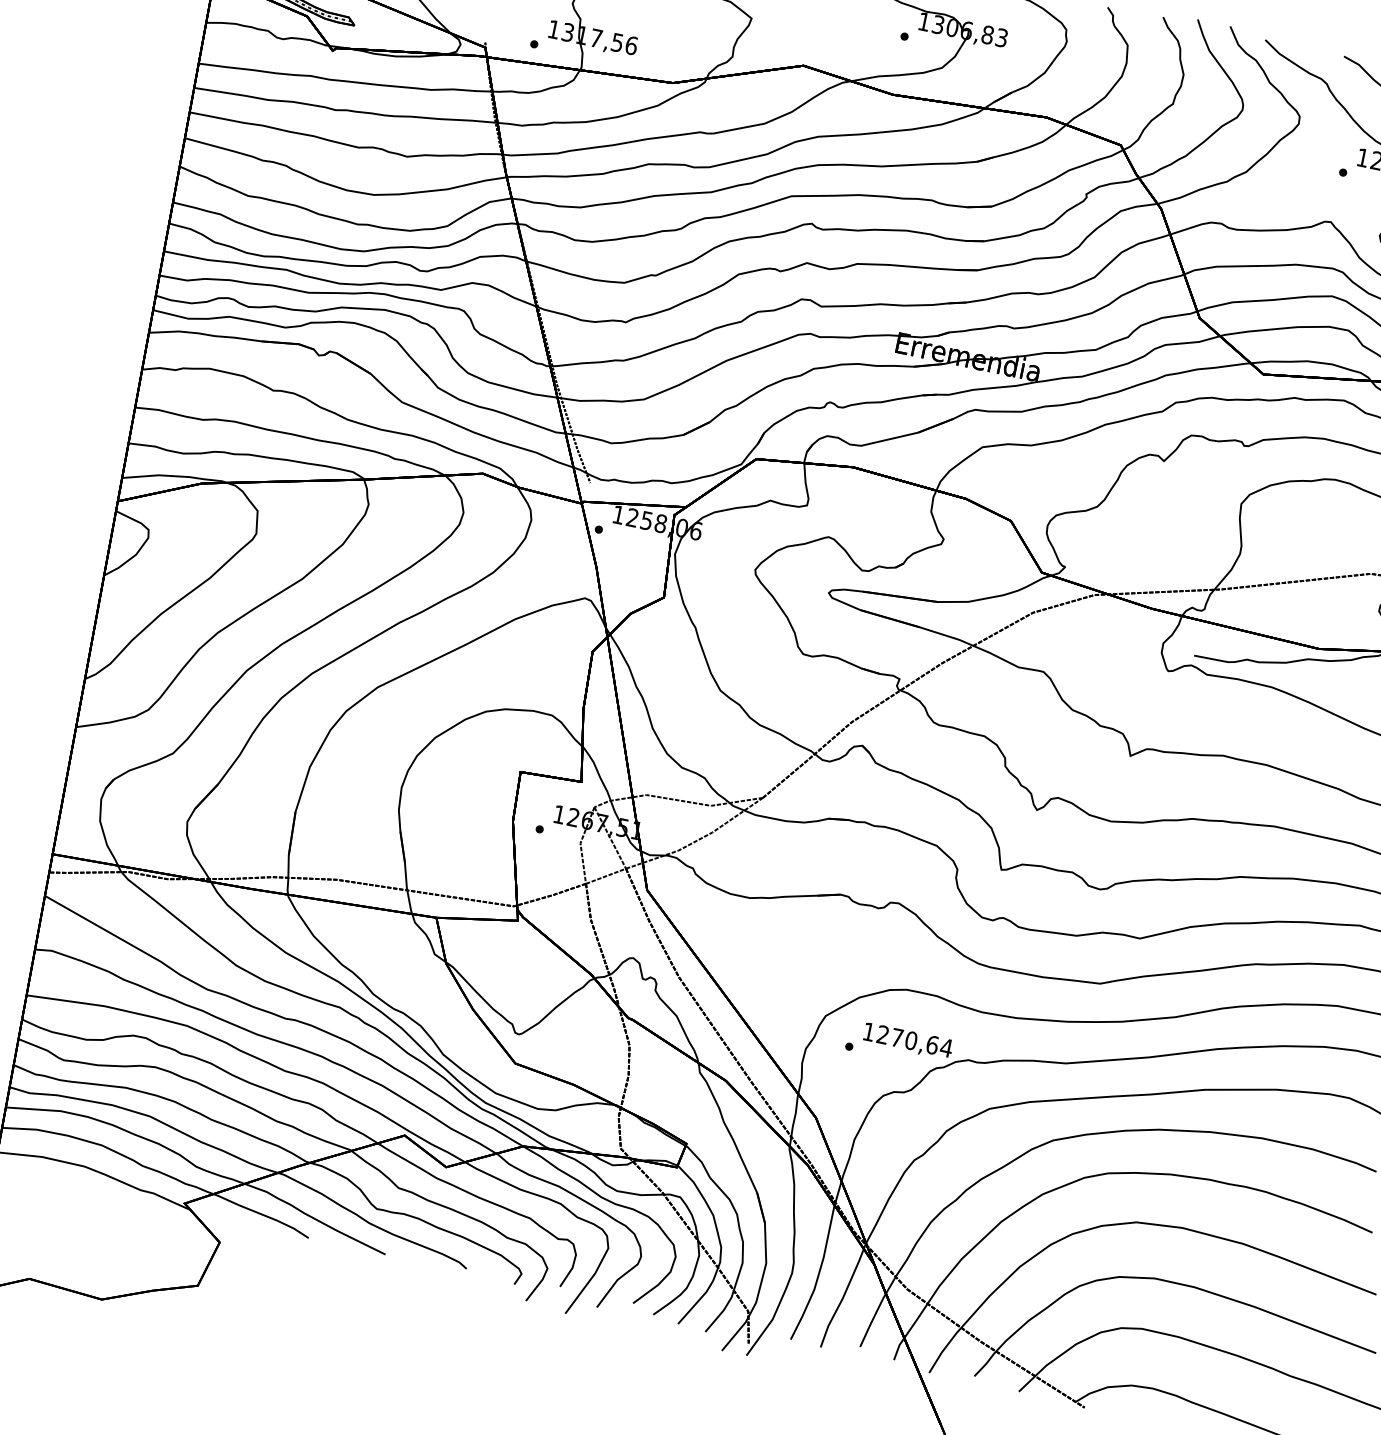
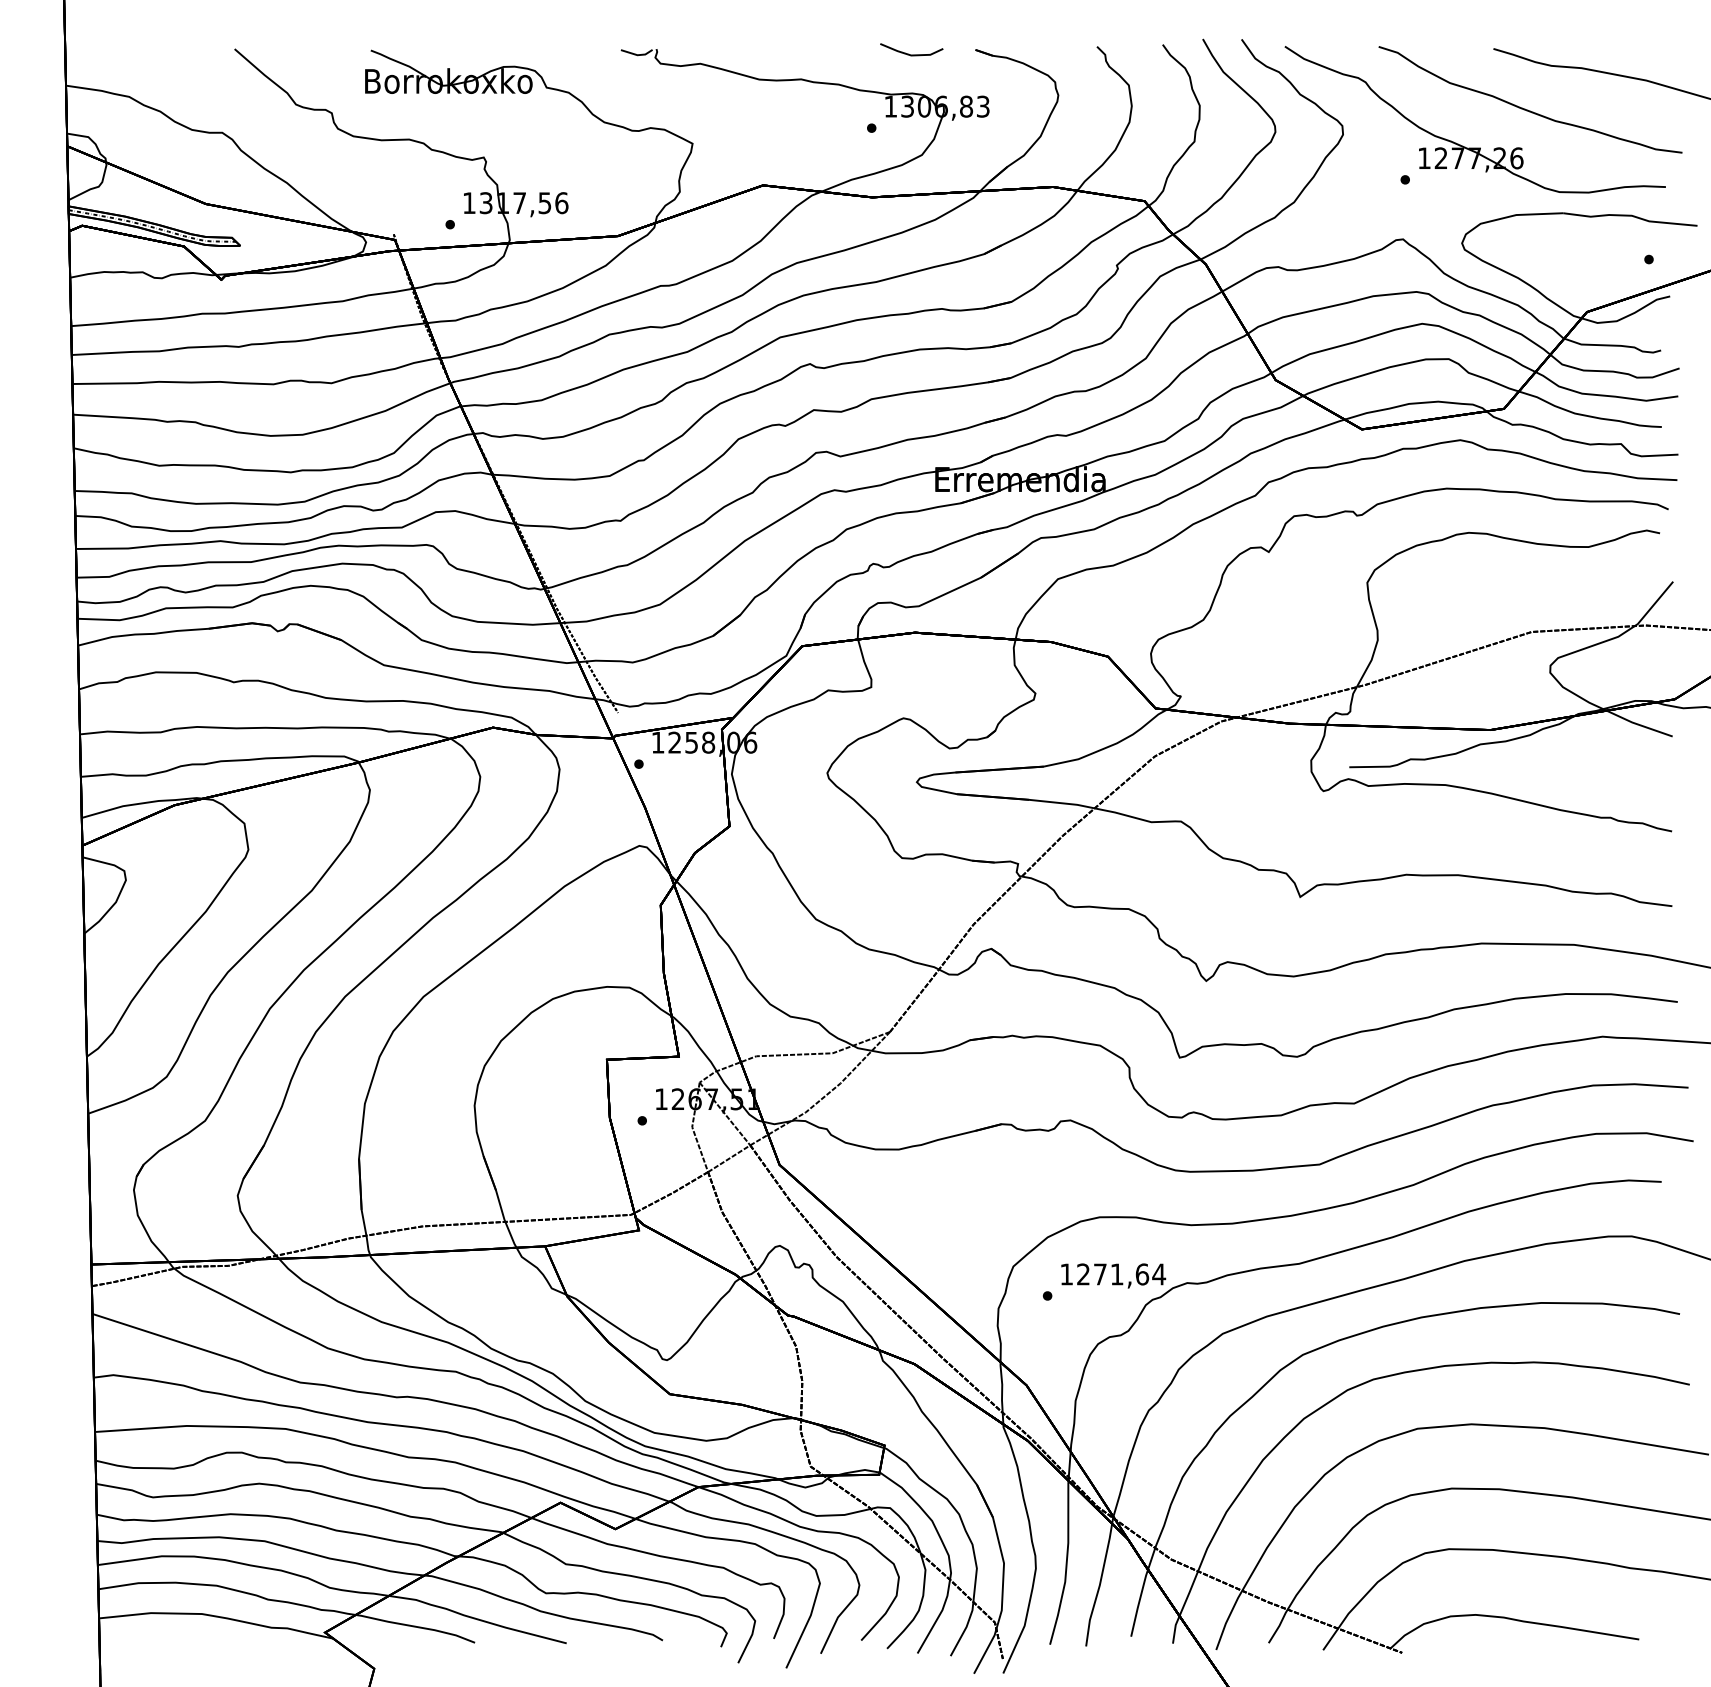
text: (910, 1040) -> (1116, 1274), 1270,64 -> 1271,64

